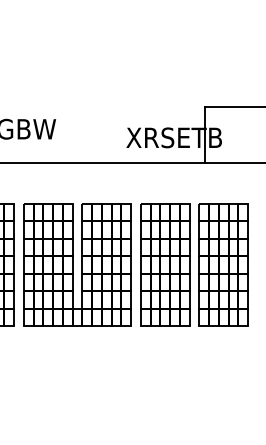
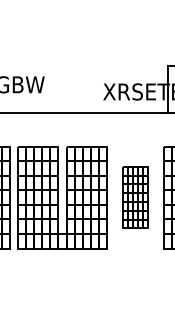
part: (165, 264) -> (135, 197), size x0.6

